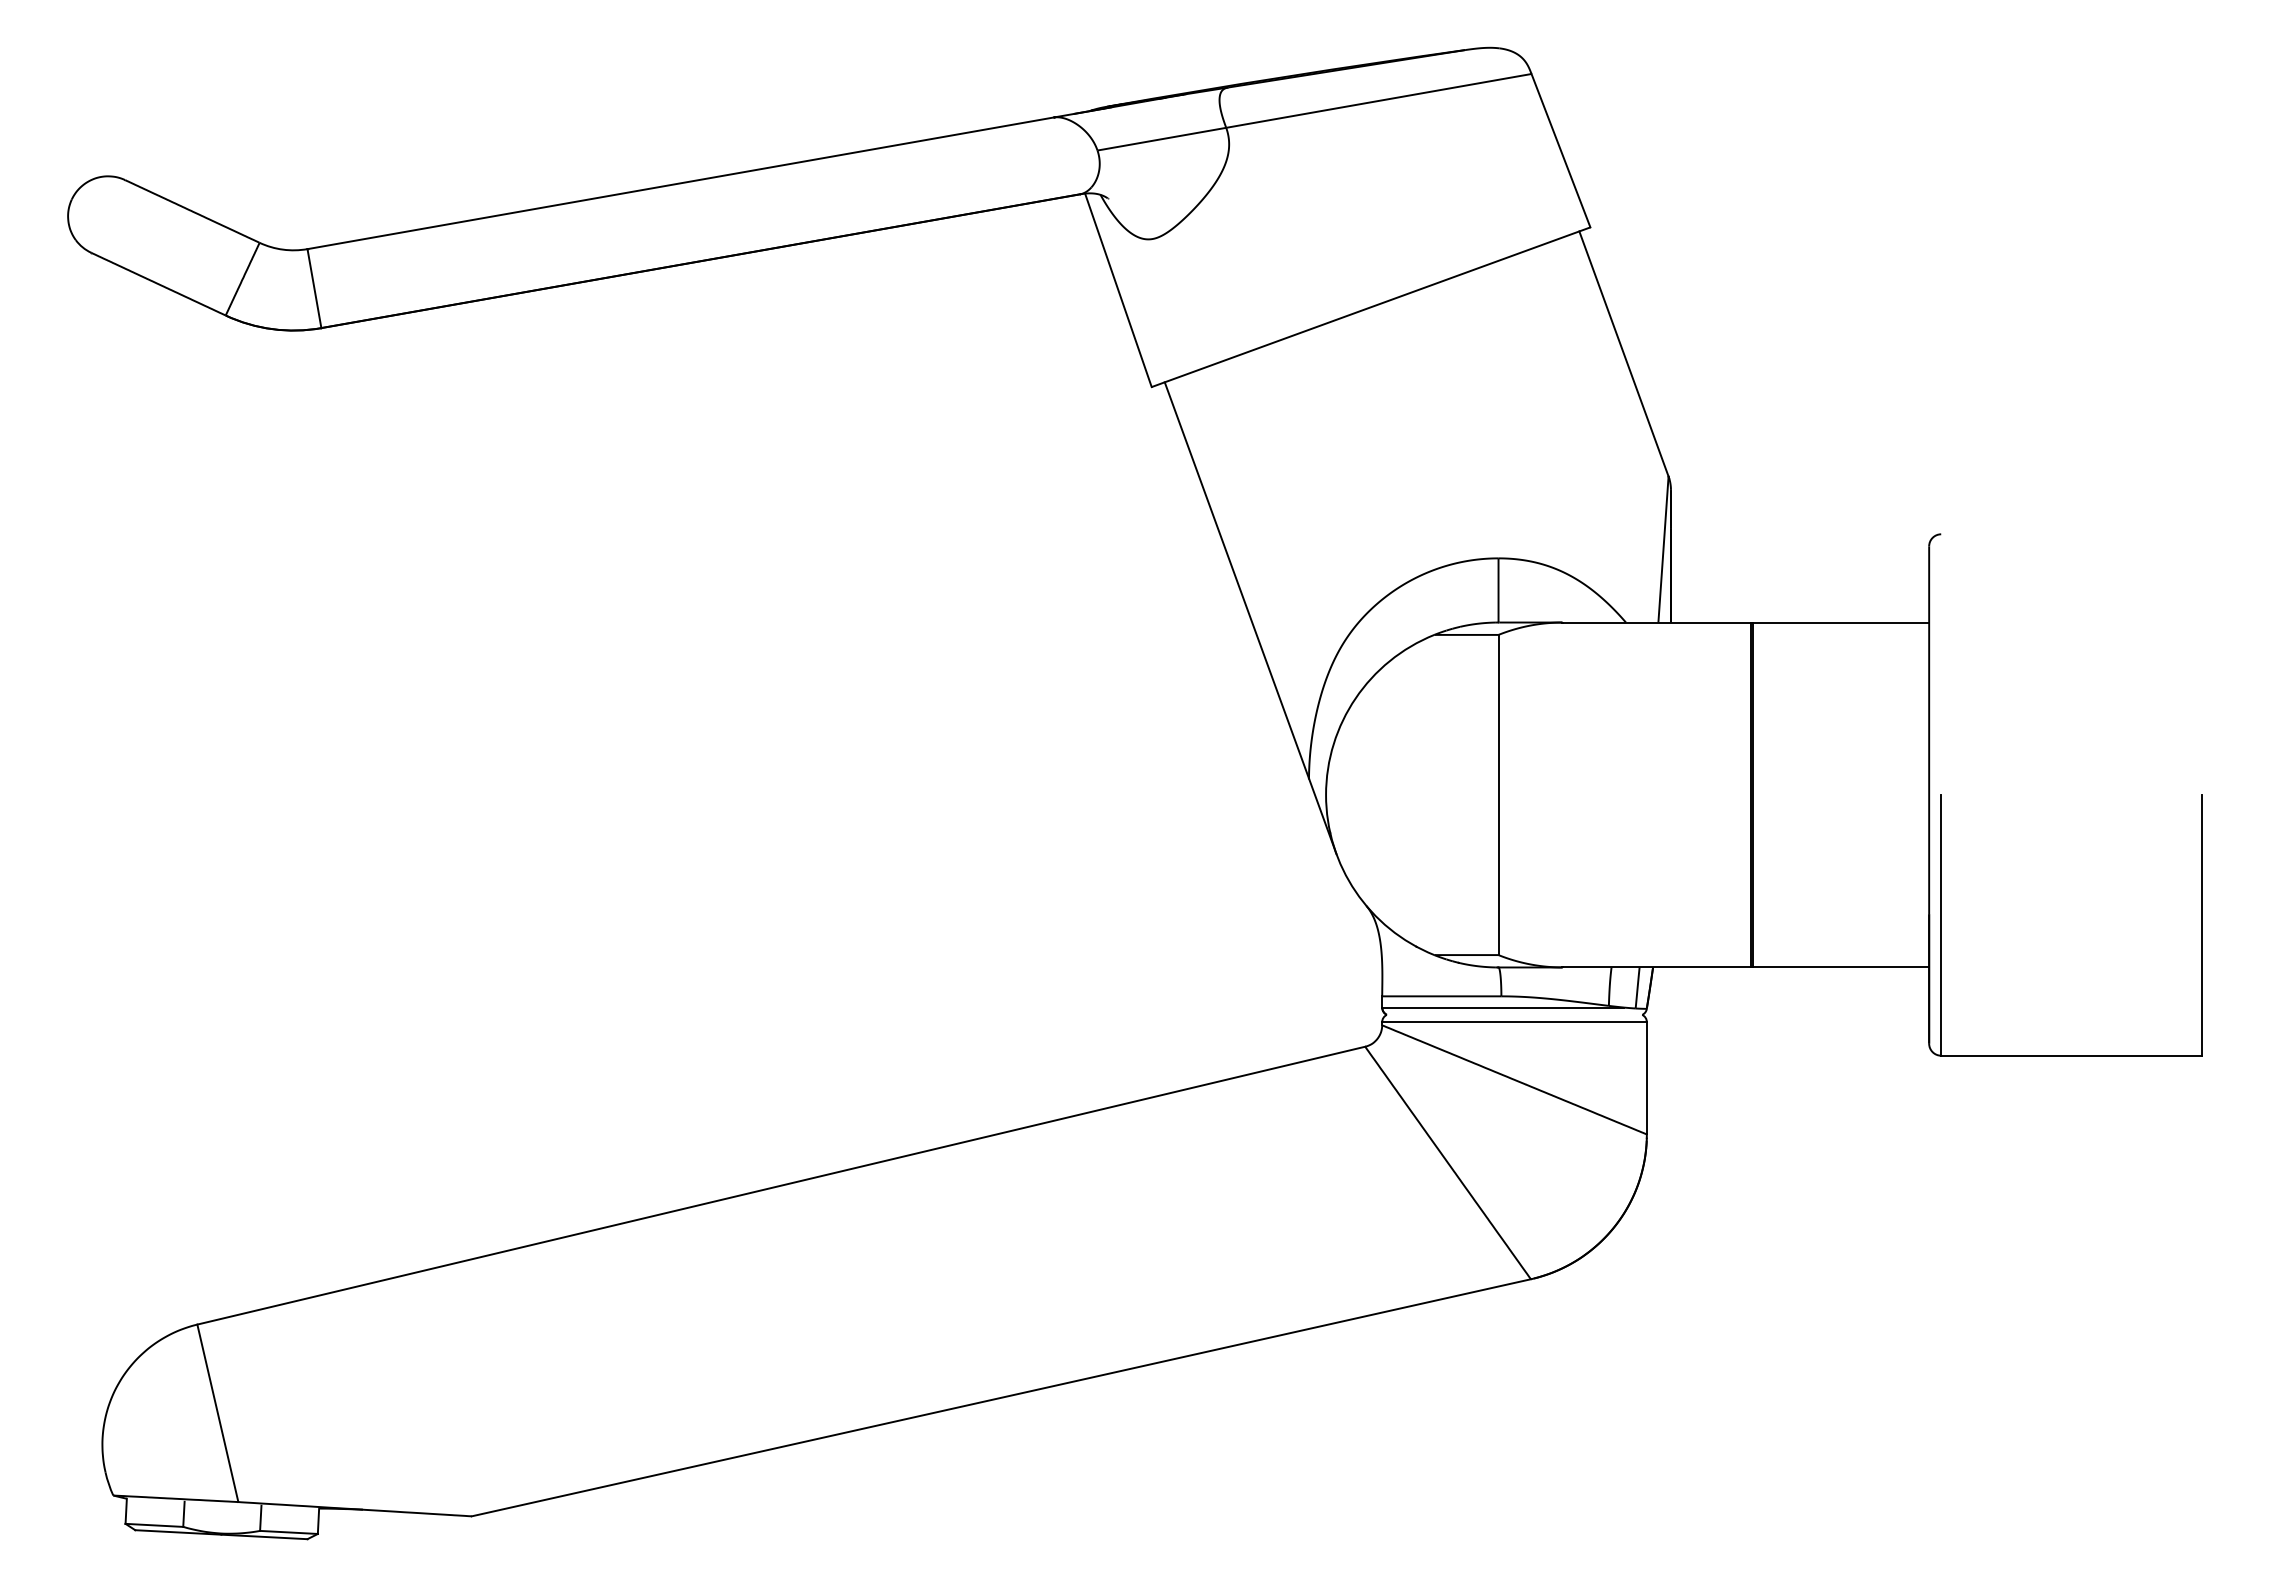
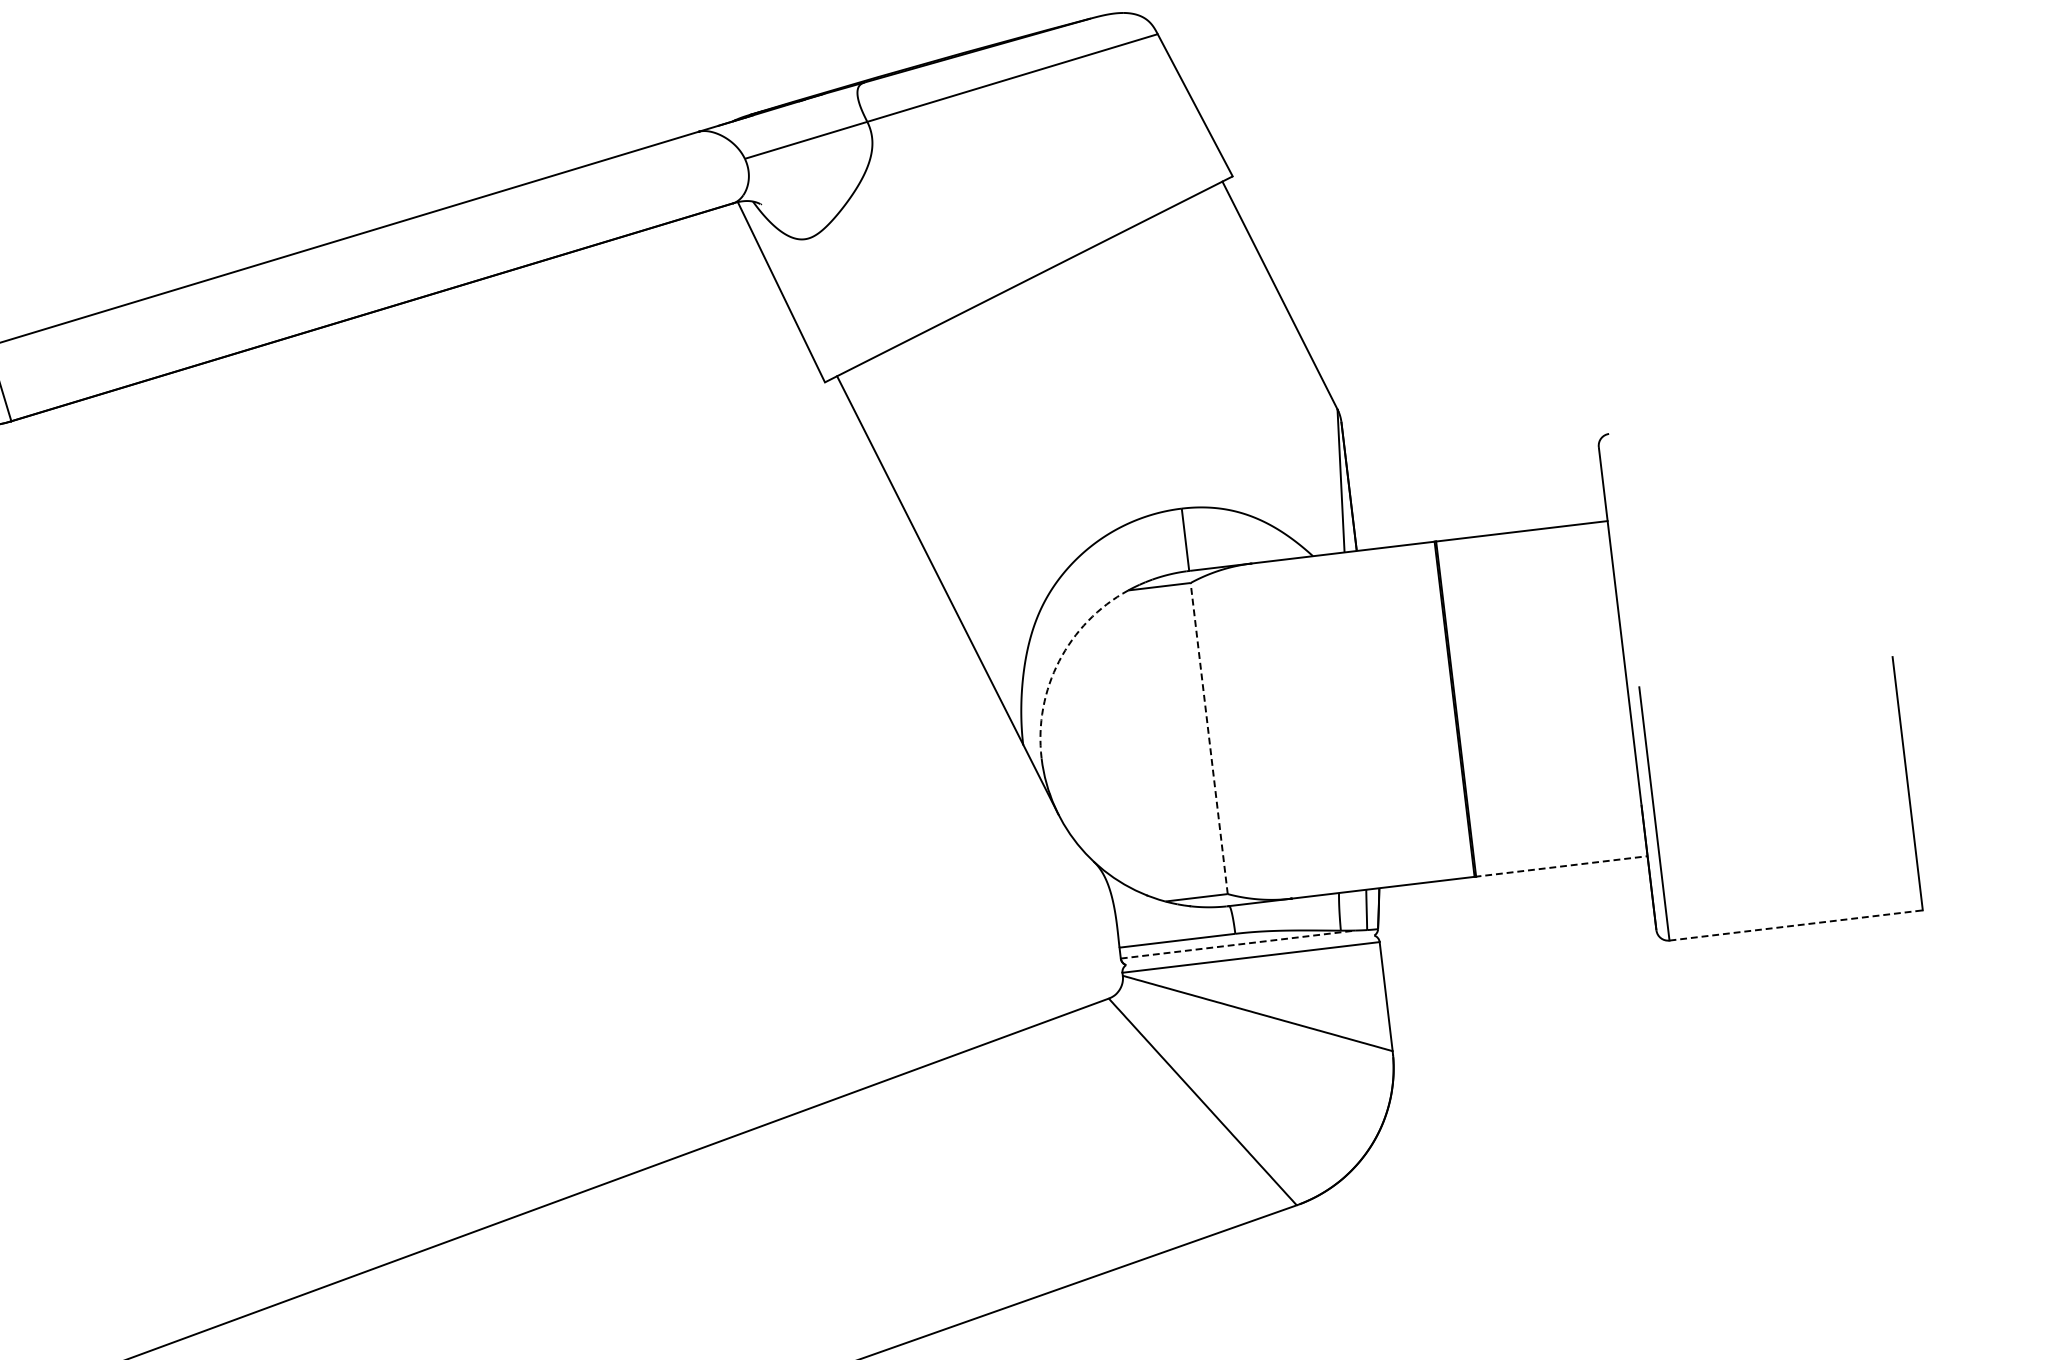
arc: (1355, 698) -> (1059, 661), solid -> dashed
line: (1498, 794) -> (1209, 738), solid -> dashed
line: (1840, 967) -> (1561, 866), solid -> dashed
line: (1503, 1007) -> (1238, 944), solid -> dashed
line: (2072, 1055) -> (1797, 925), solid -> dashed

